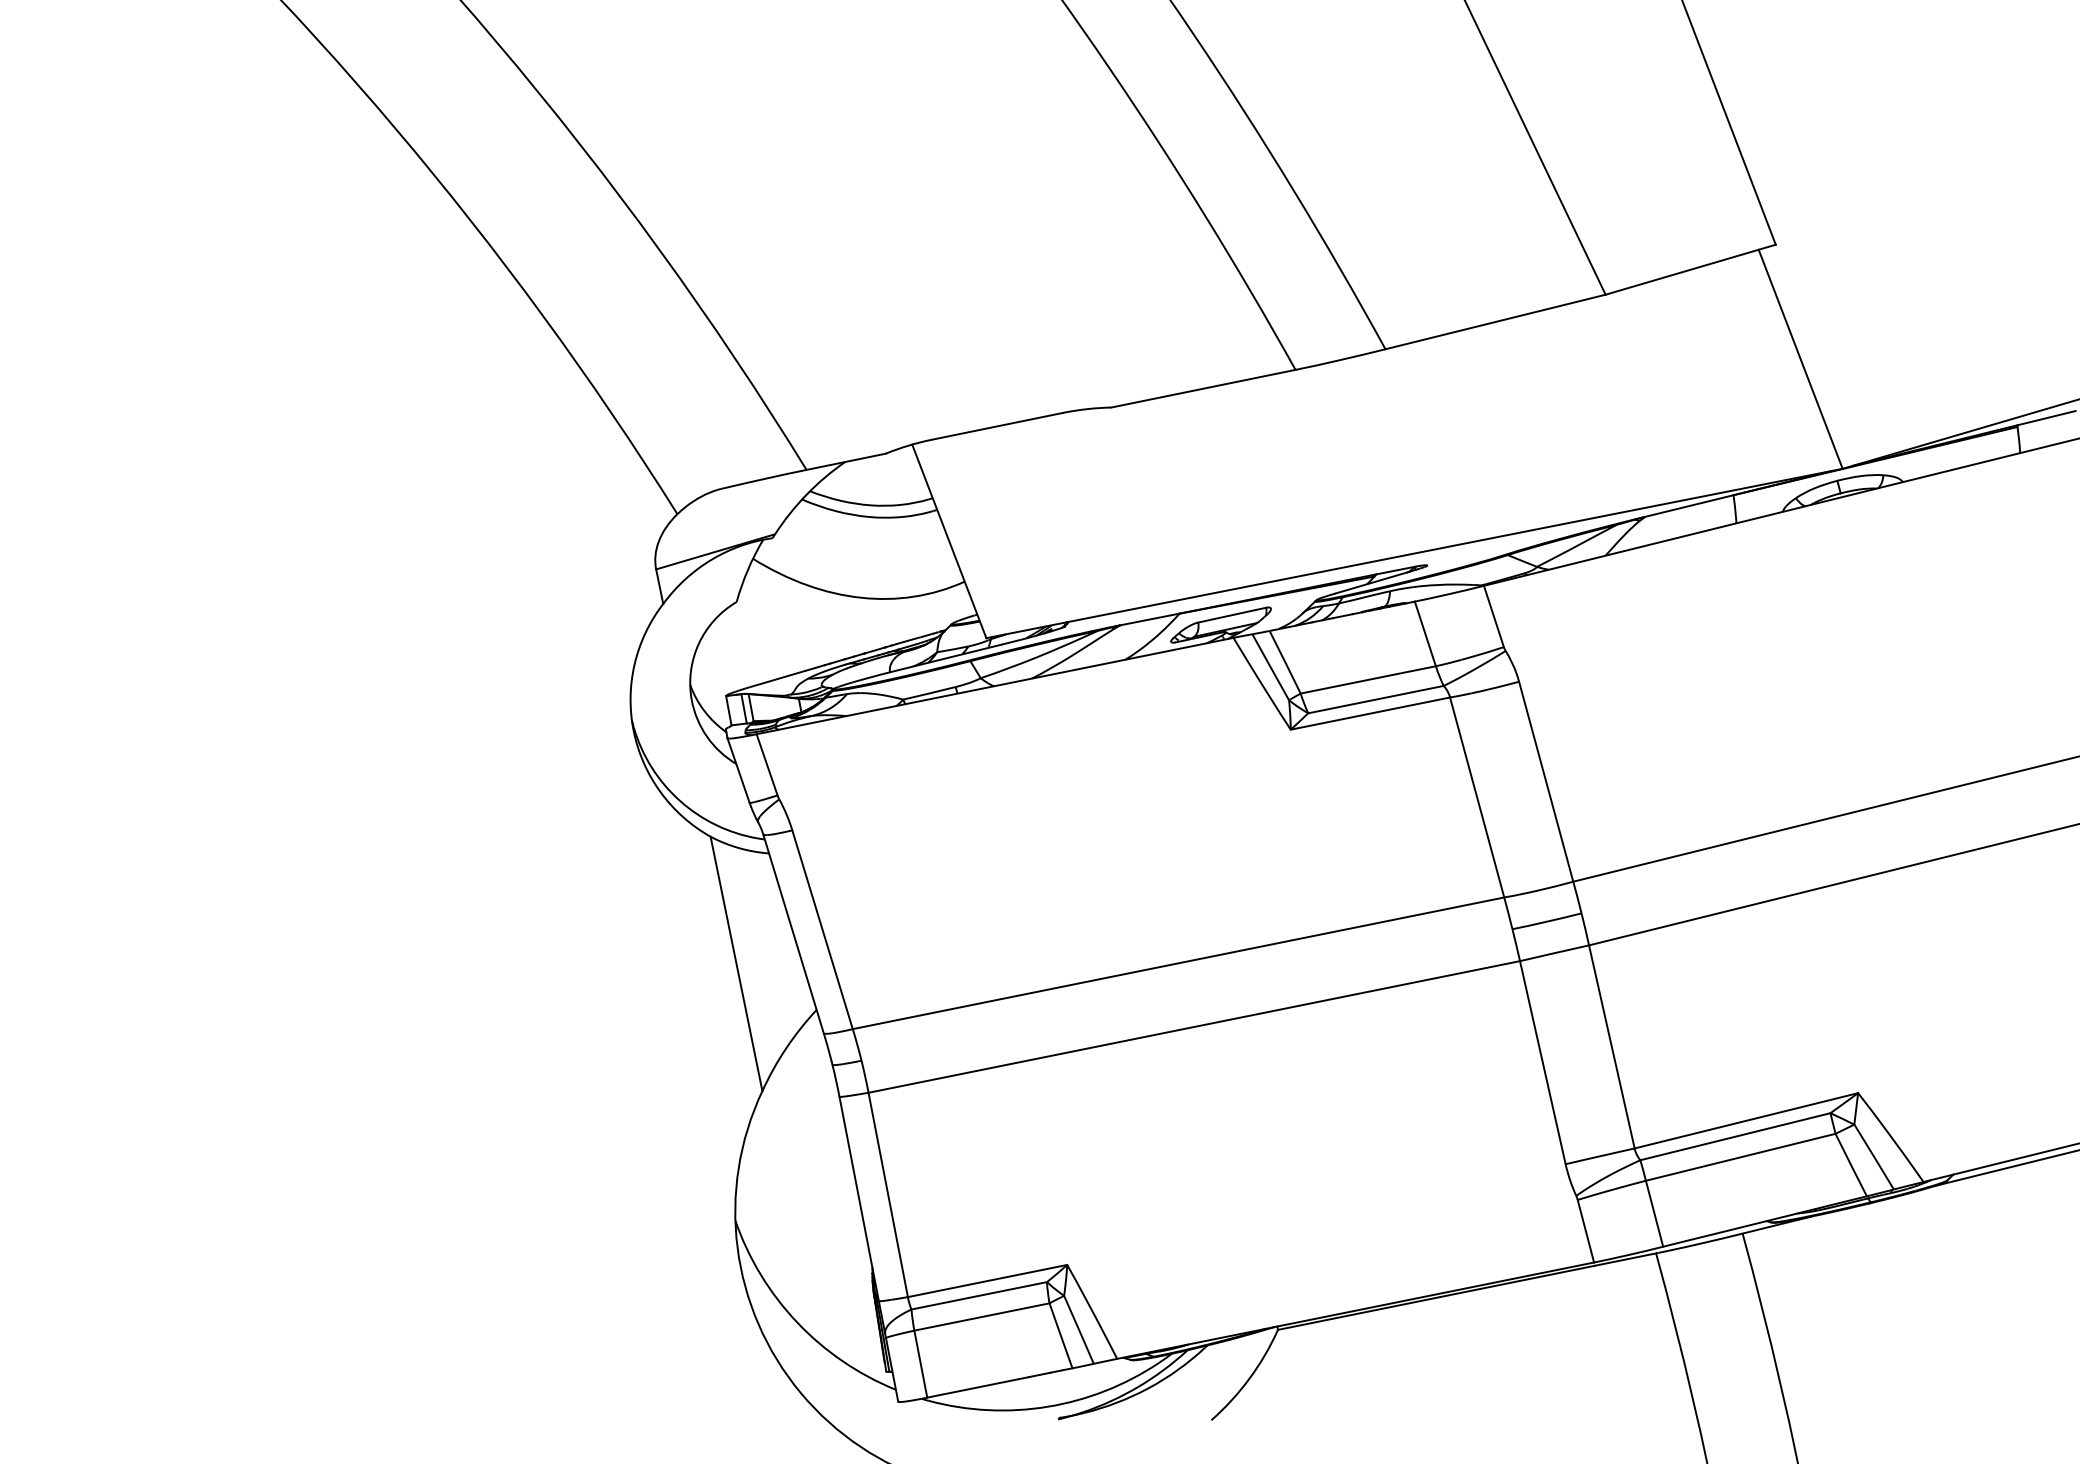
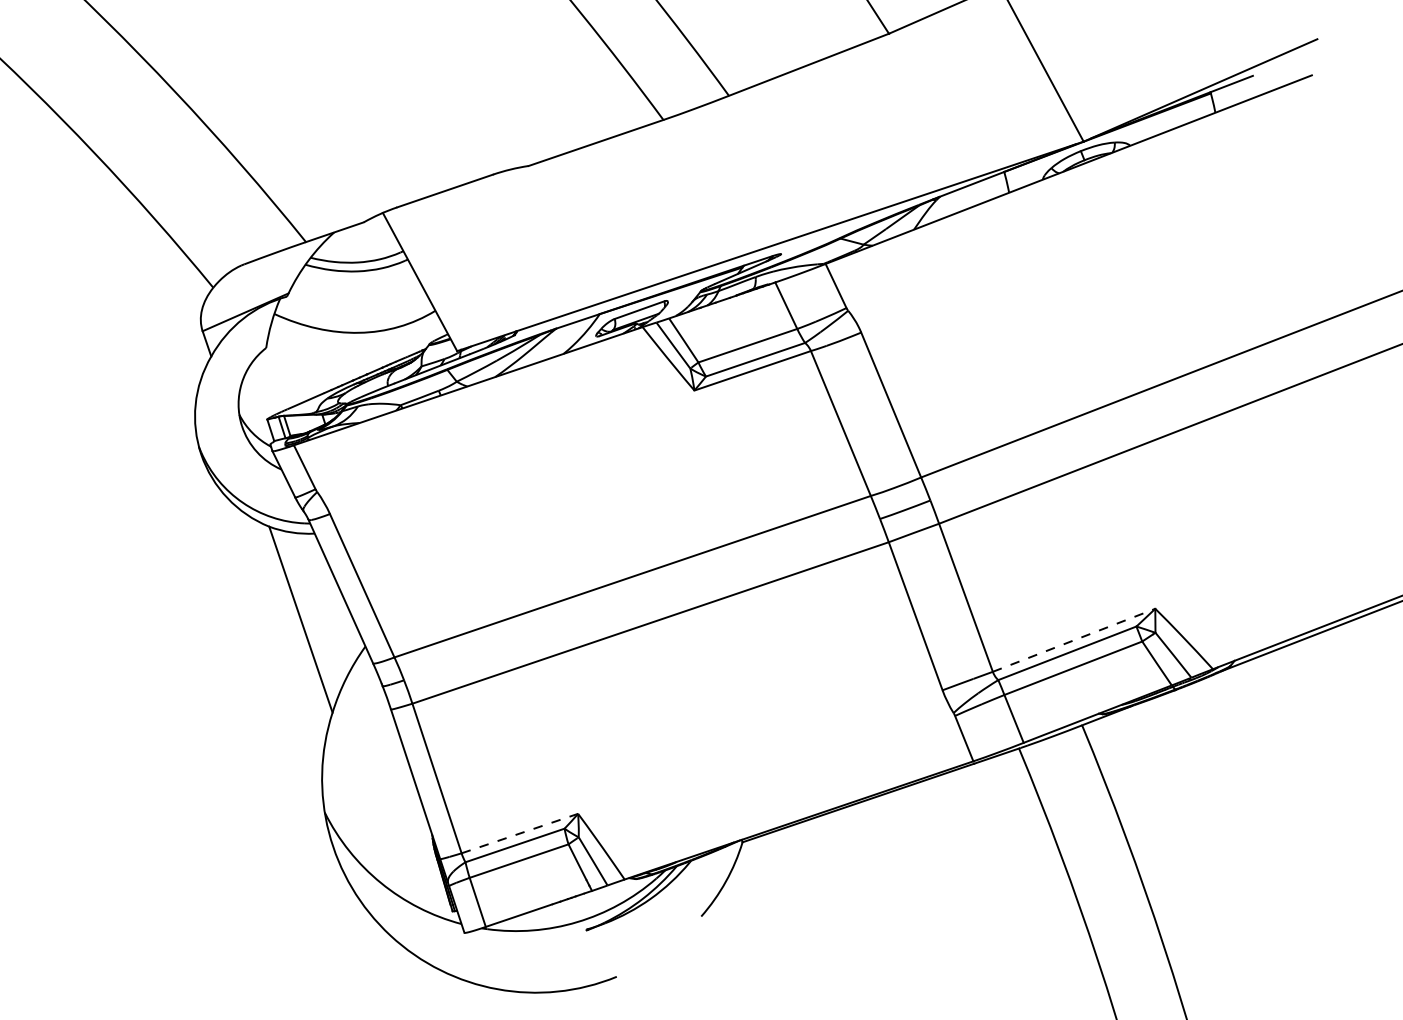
line: (1746, 1120) -> (1074, 640), solid -> dashed
line: (988, 1280) -> (520, 833), solid -> dashed

